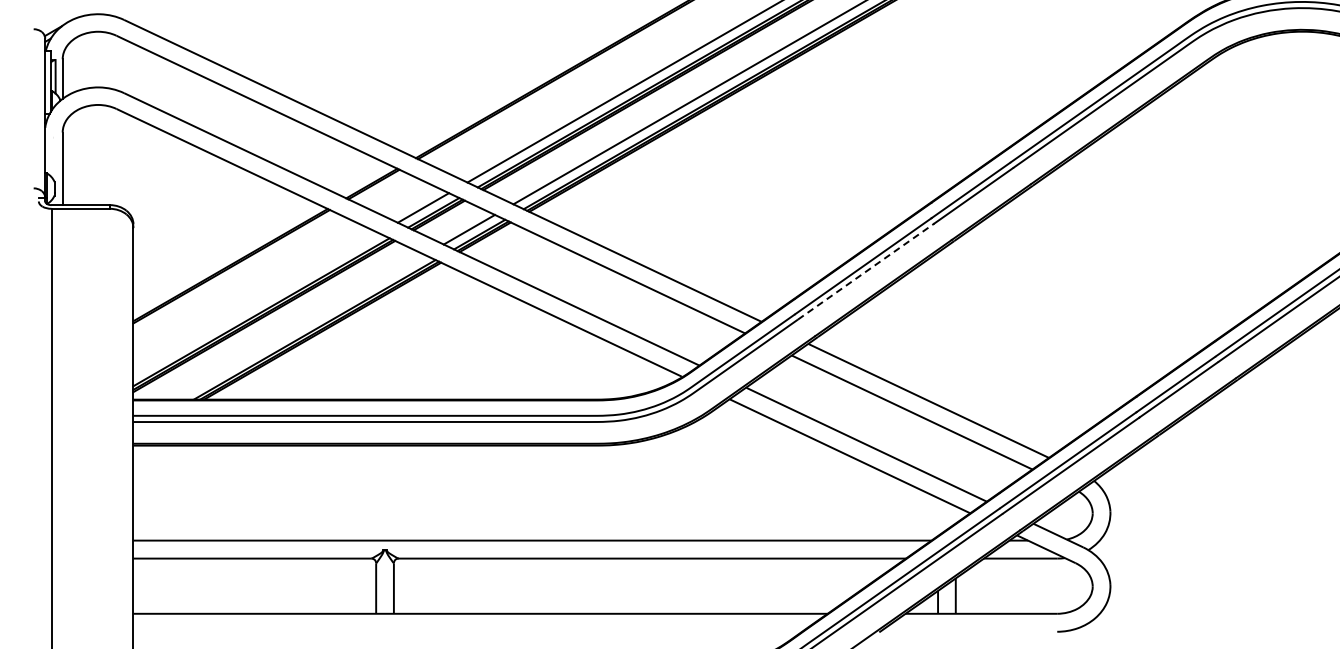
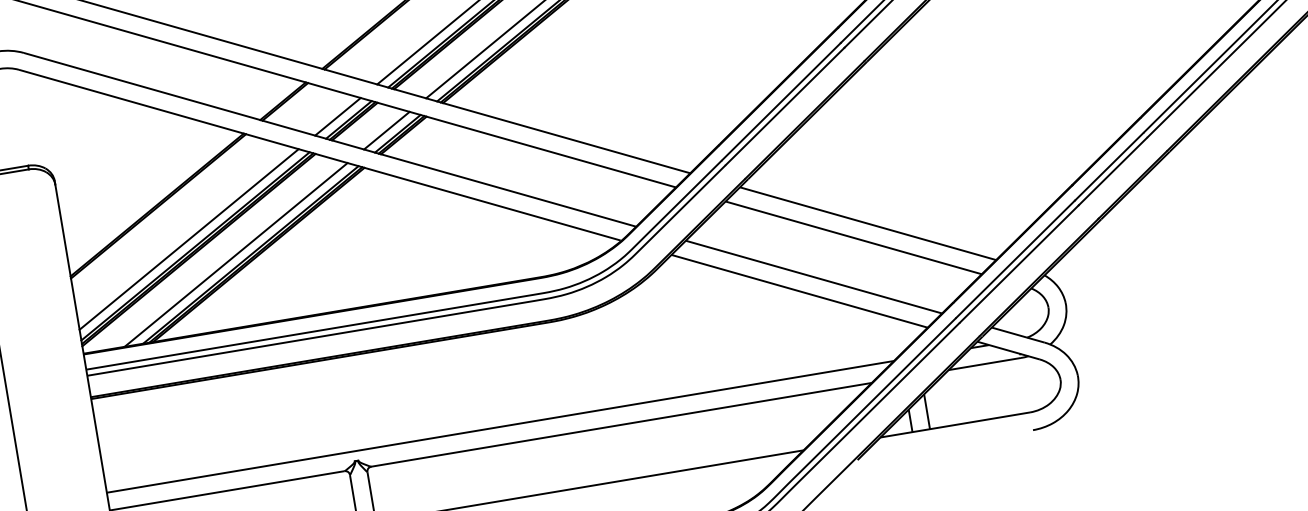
line: (866, 271) -> (785, 106), dashed -> solid
line: (256, 304) -> (189, 239), added
line: (300, 327) -> (236, 254), added

